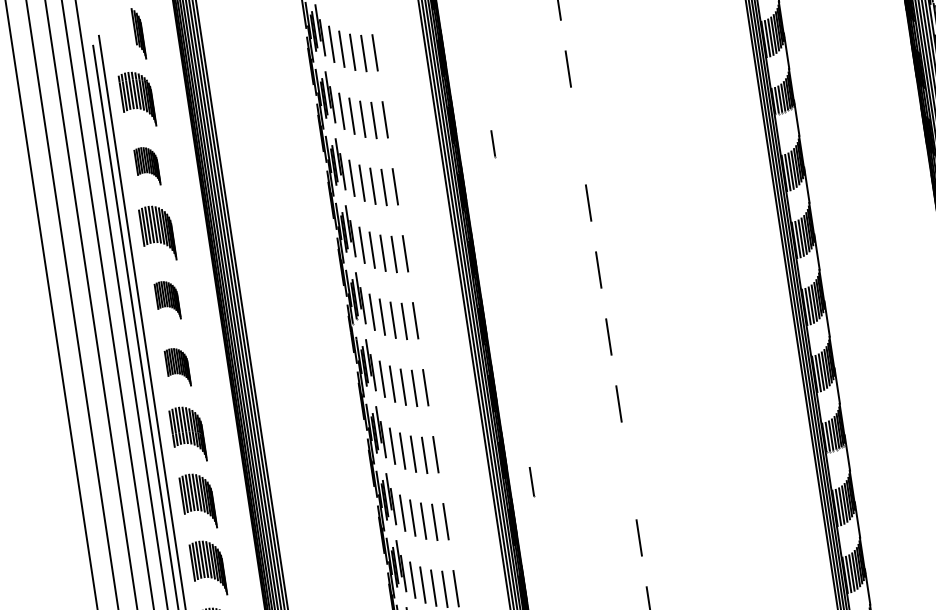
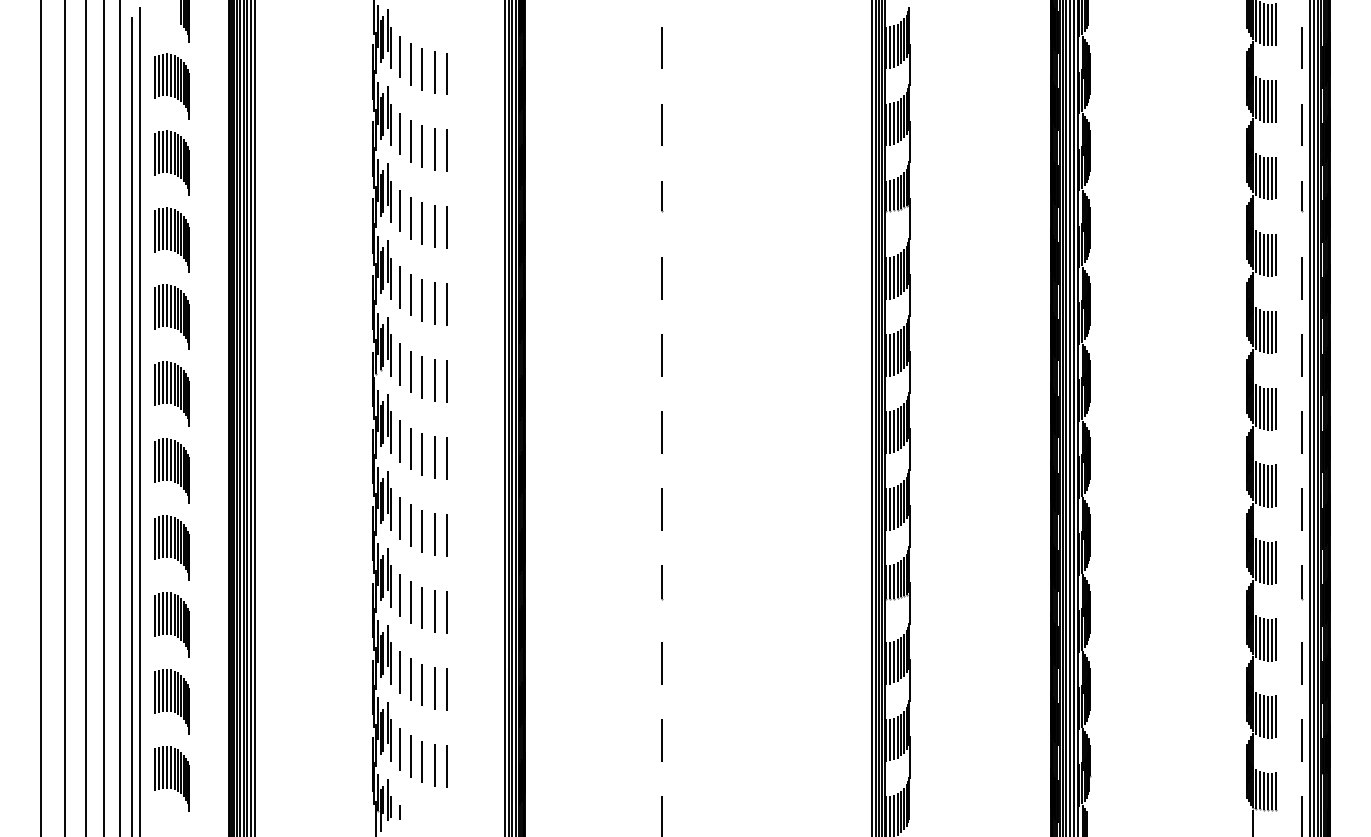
line: (494, 143) -> (662, 196), moved
part: (146, 166) -> (171, 162), size x1.43
part: (166, 300) -> (171, 316), size x1.43
part: (177, 367) -> (171, 393), size x1.43
line: (532, 481) -> (662, 582), moved

